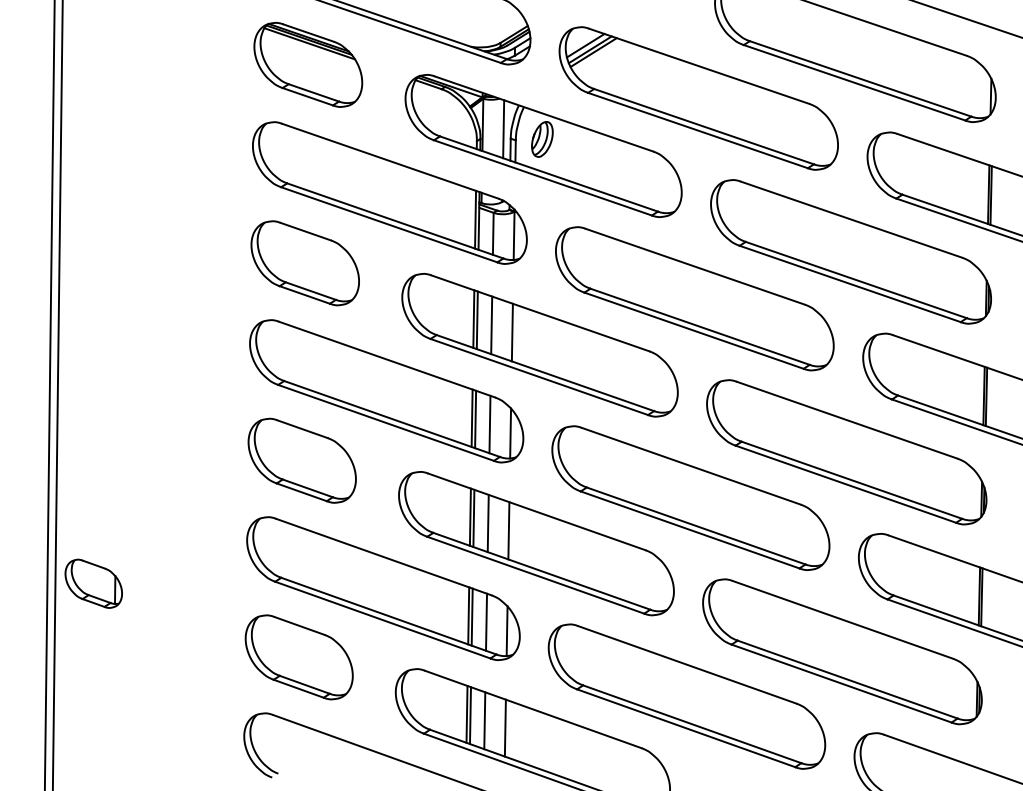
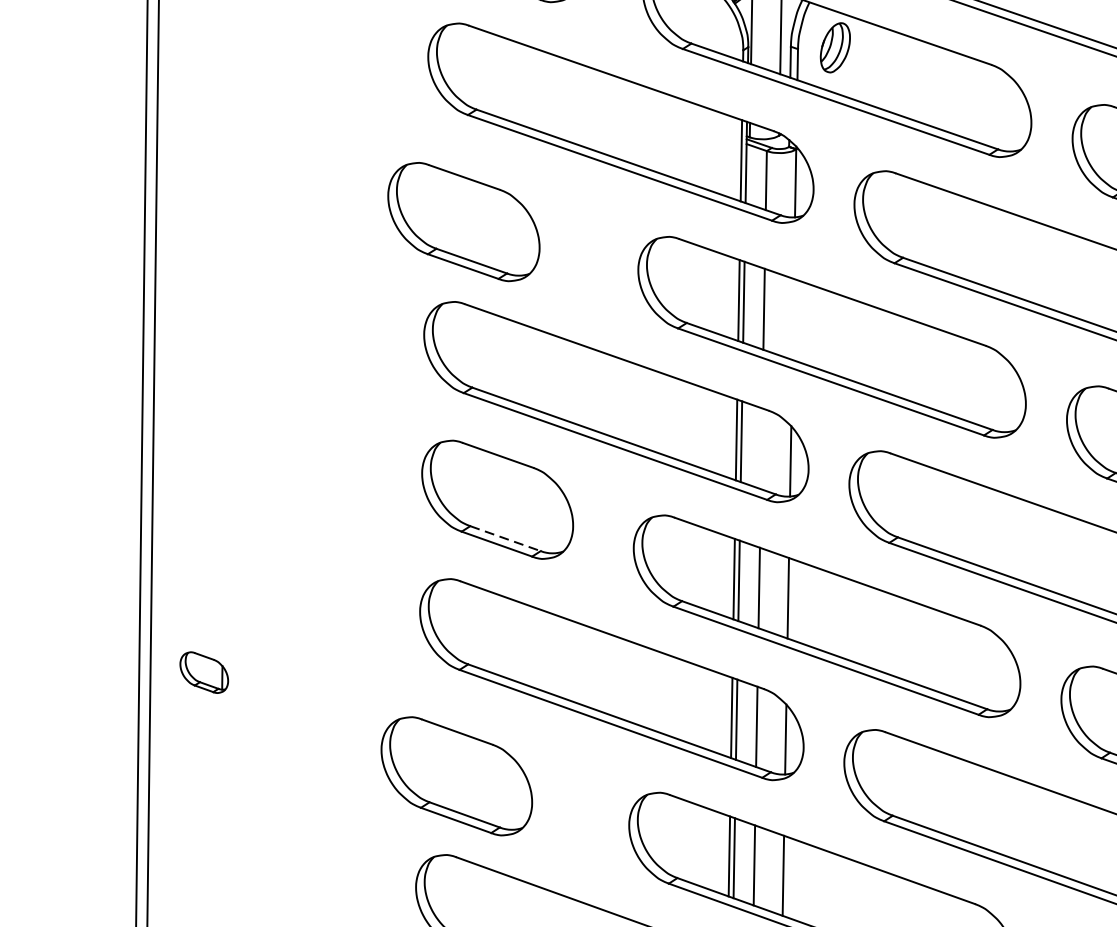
part: (304, 263) -> (462, 222), moved
line: (511, 332) -> (791, 319), removed
line: (489, 424) -> (761, 448), removed
line: (307, 488) -> (505, 538), solid -> dashed
part: (93, 583) -> (204, 672), size x0.6
part: (298, 657) -> (455, 776), moved

